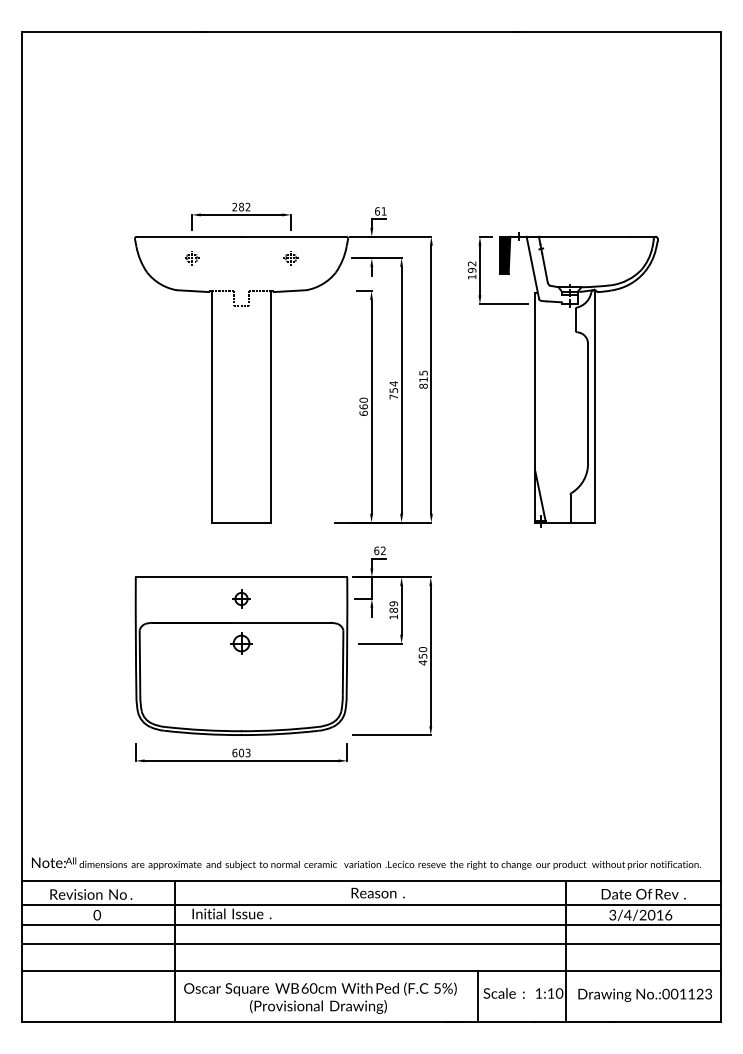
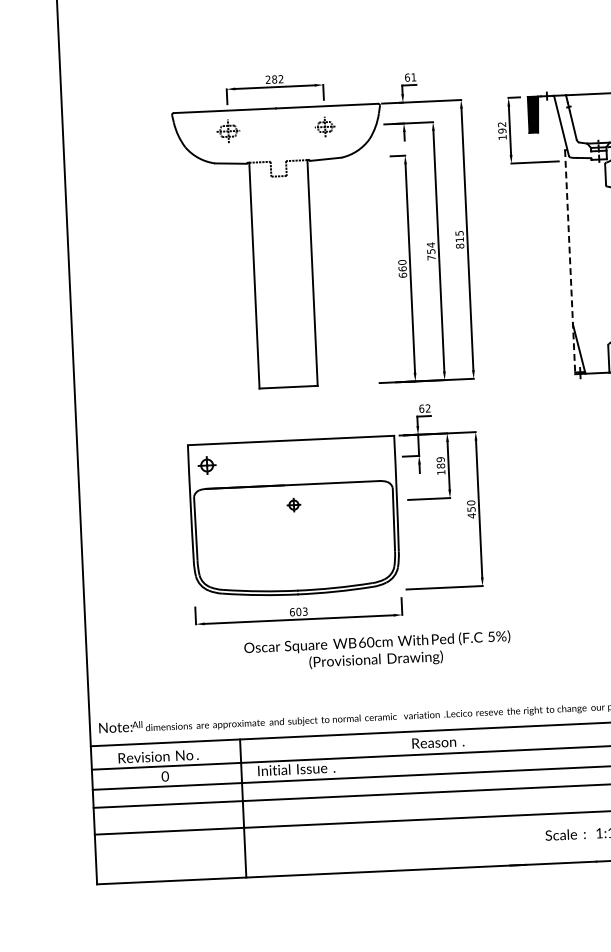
part: (192, 258) -> (229, 131), size x1.6
part: (290, 258) -> (324, 127), size x1.4
line: (535, 407) -> (570, 261), solid -> dashed
part: (241, 598) -> (207, 465), moved
part: (241, 643) -> (293, 505), size x0.6
line: (477, 996) -> (539, 838), removed
text: (320, 997) -> (377, 650), moved

